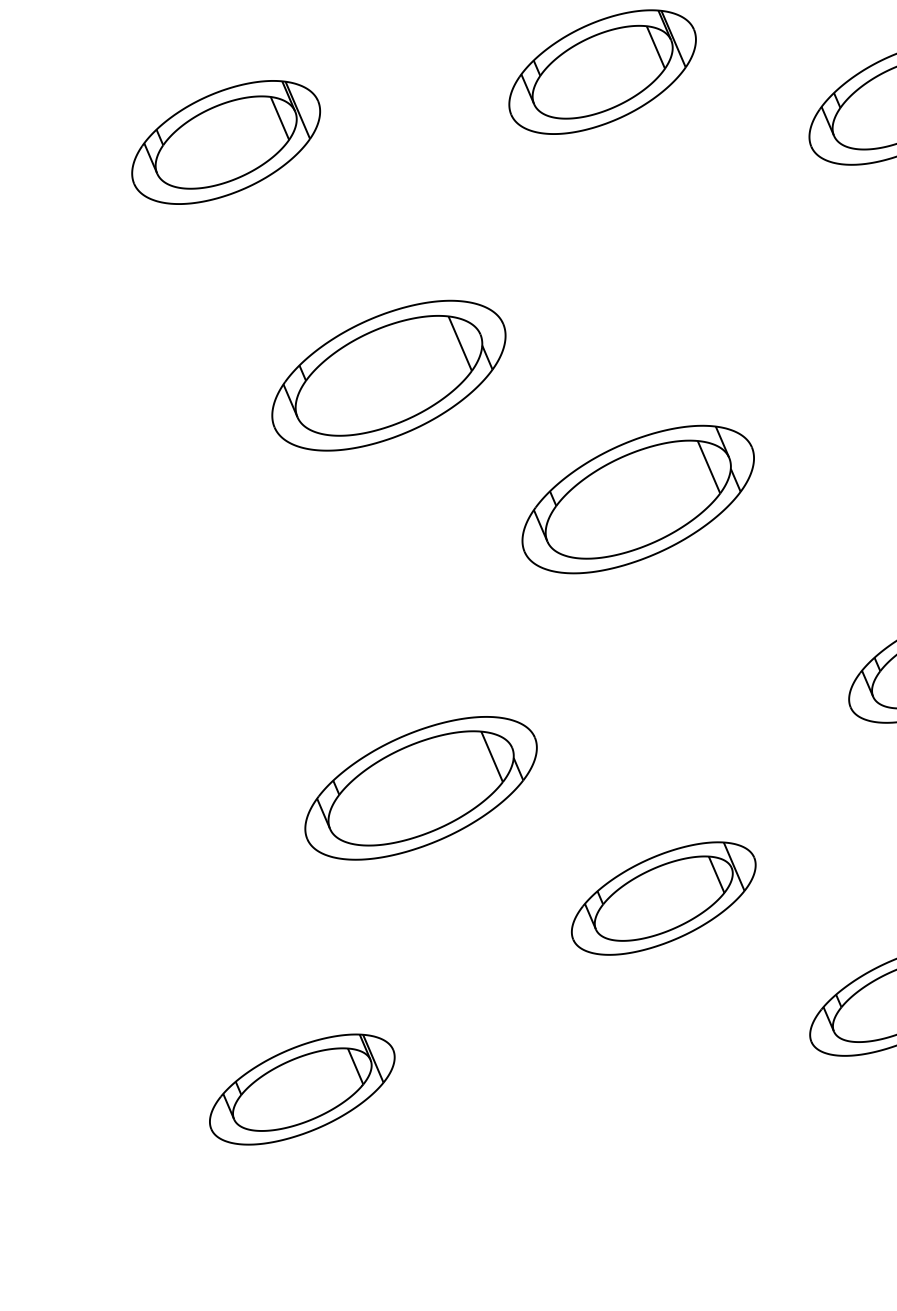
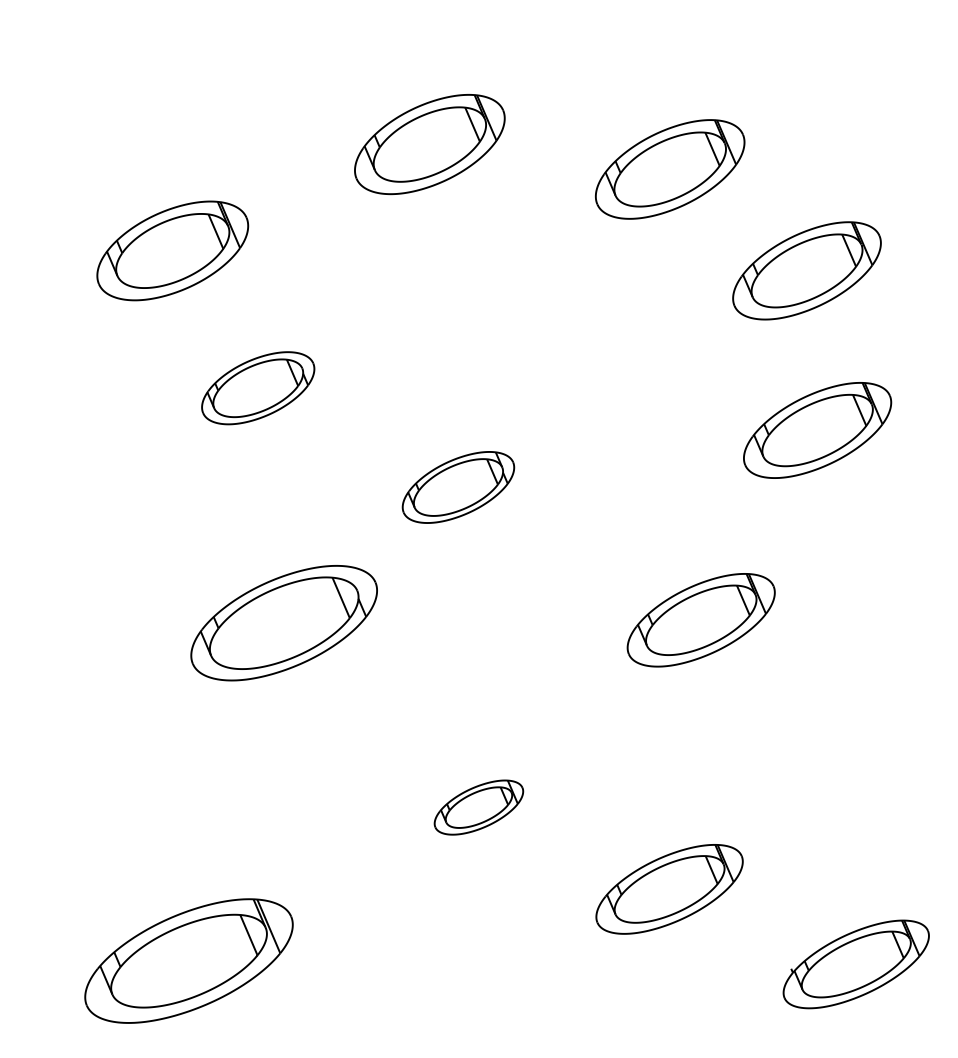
part: (225, 141) -> (172, 250), moved
part: (387, 376) -> (257, 388), size x0.6
part: (638, 499) -> (458, 487), size x0.6
part: (420, 788) -> (283, 623), moved
part: (663, 898) -> (478, 807), size x0.6
part: (301, 1089) -> (188, 960), size x1.4

